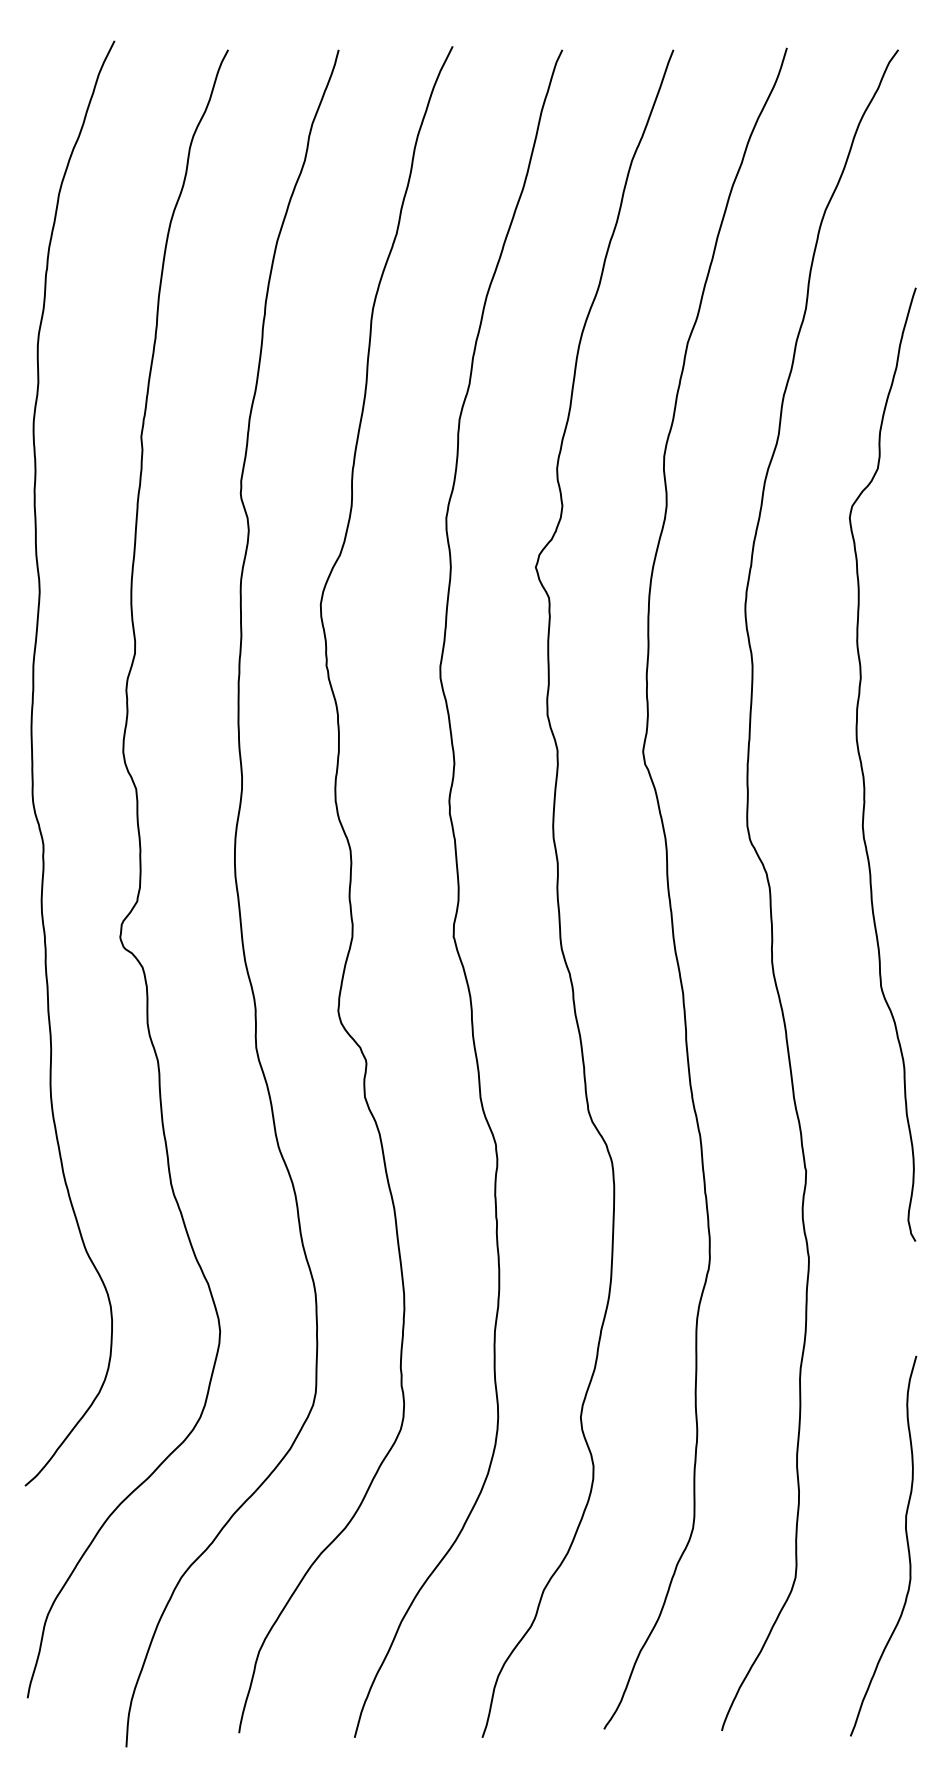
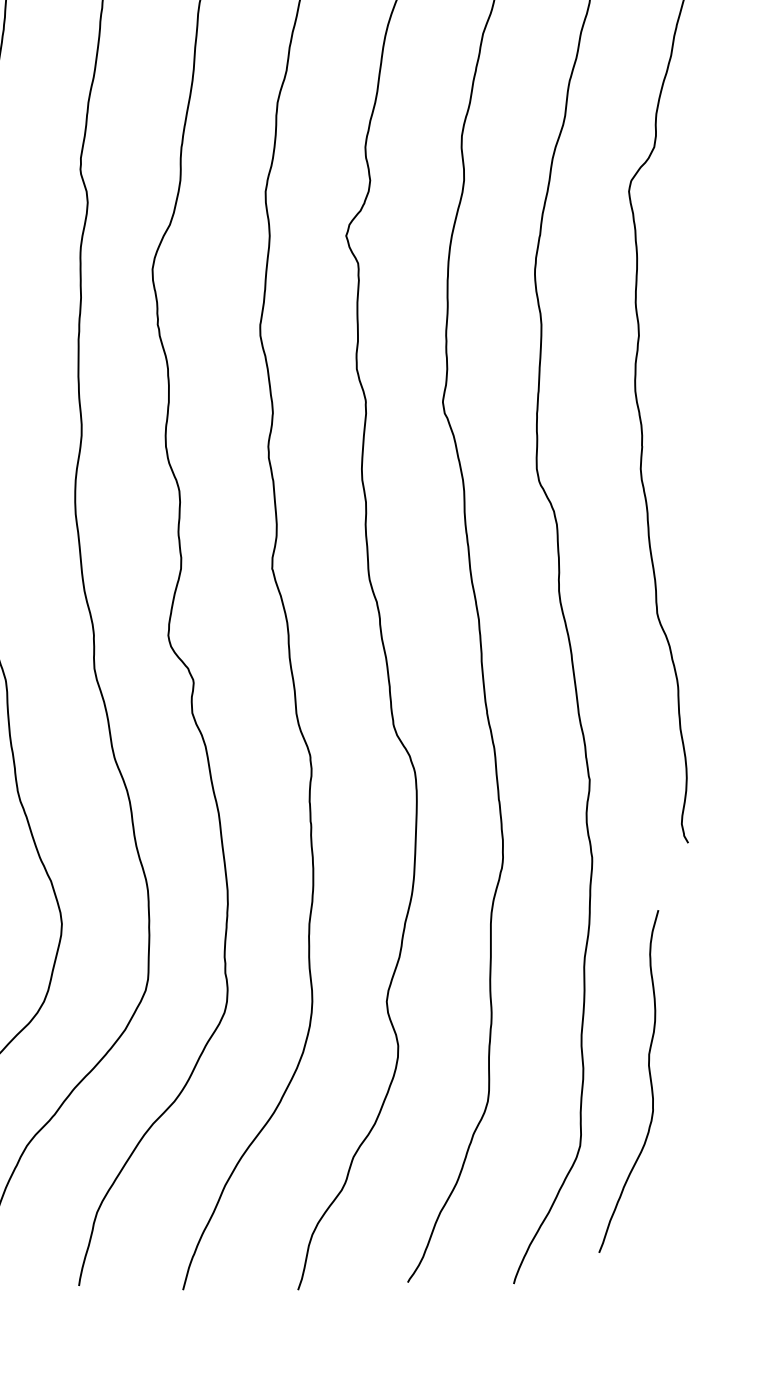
curve: (906, 1542) -> (649, 1078), moved

